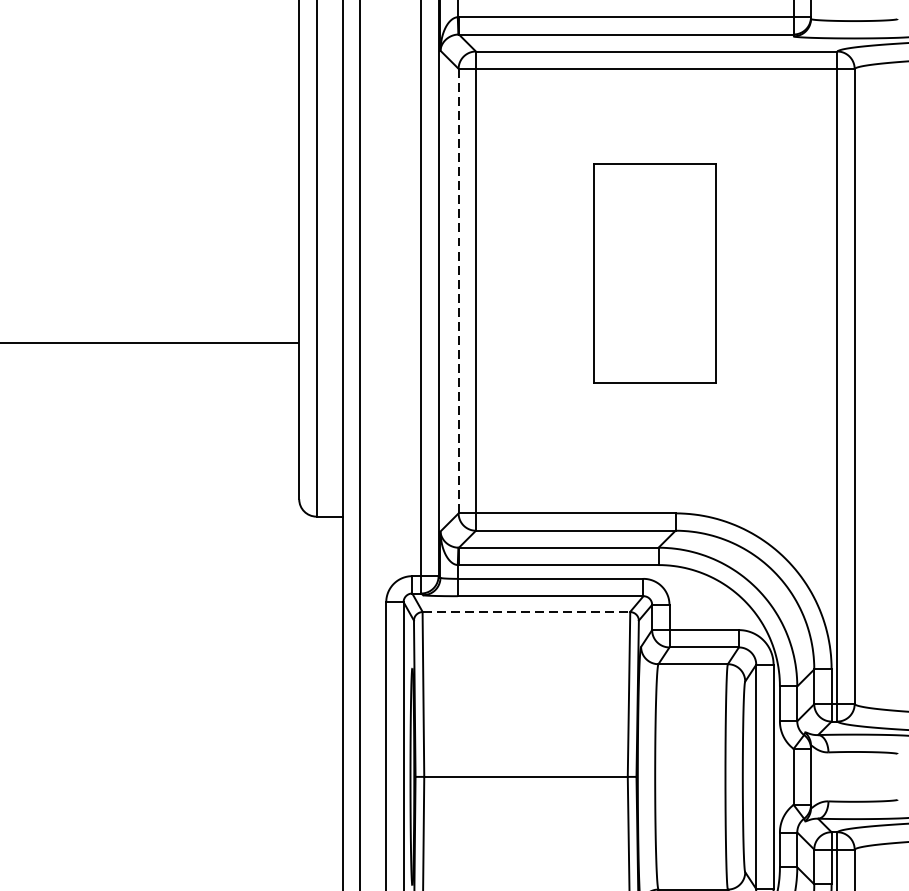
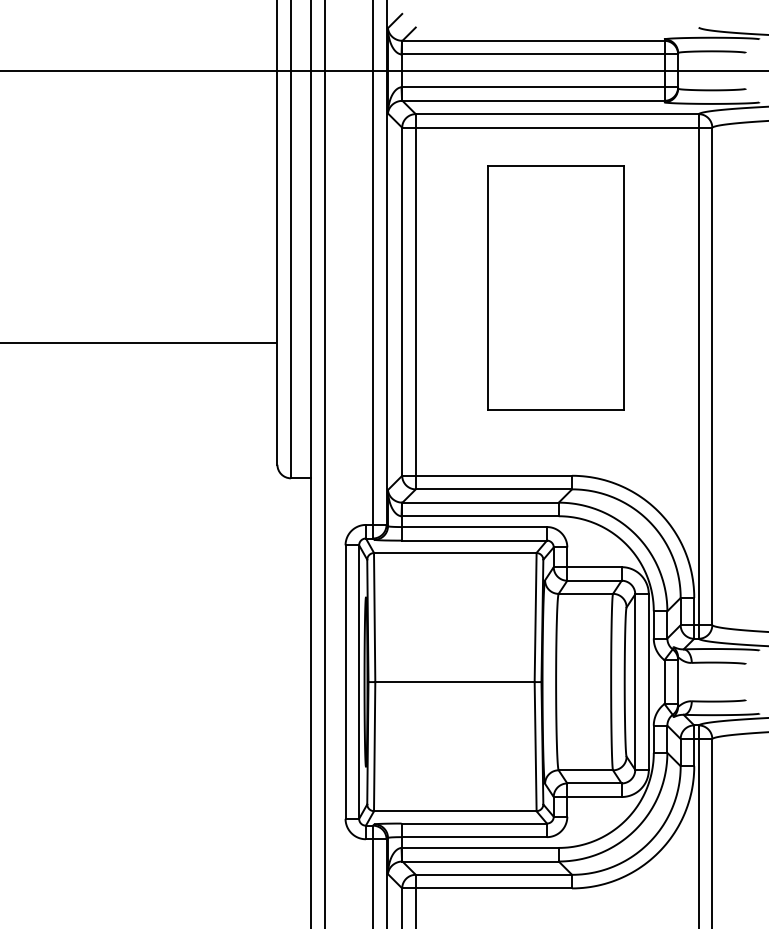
part: (654, 272) -> (555, 287), size x1.43
line: (458, 290) -> (402, 301), dashed -> solid
line: (526, 612) -> (455, 553), dashed -> solid

